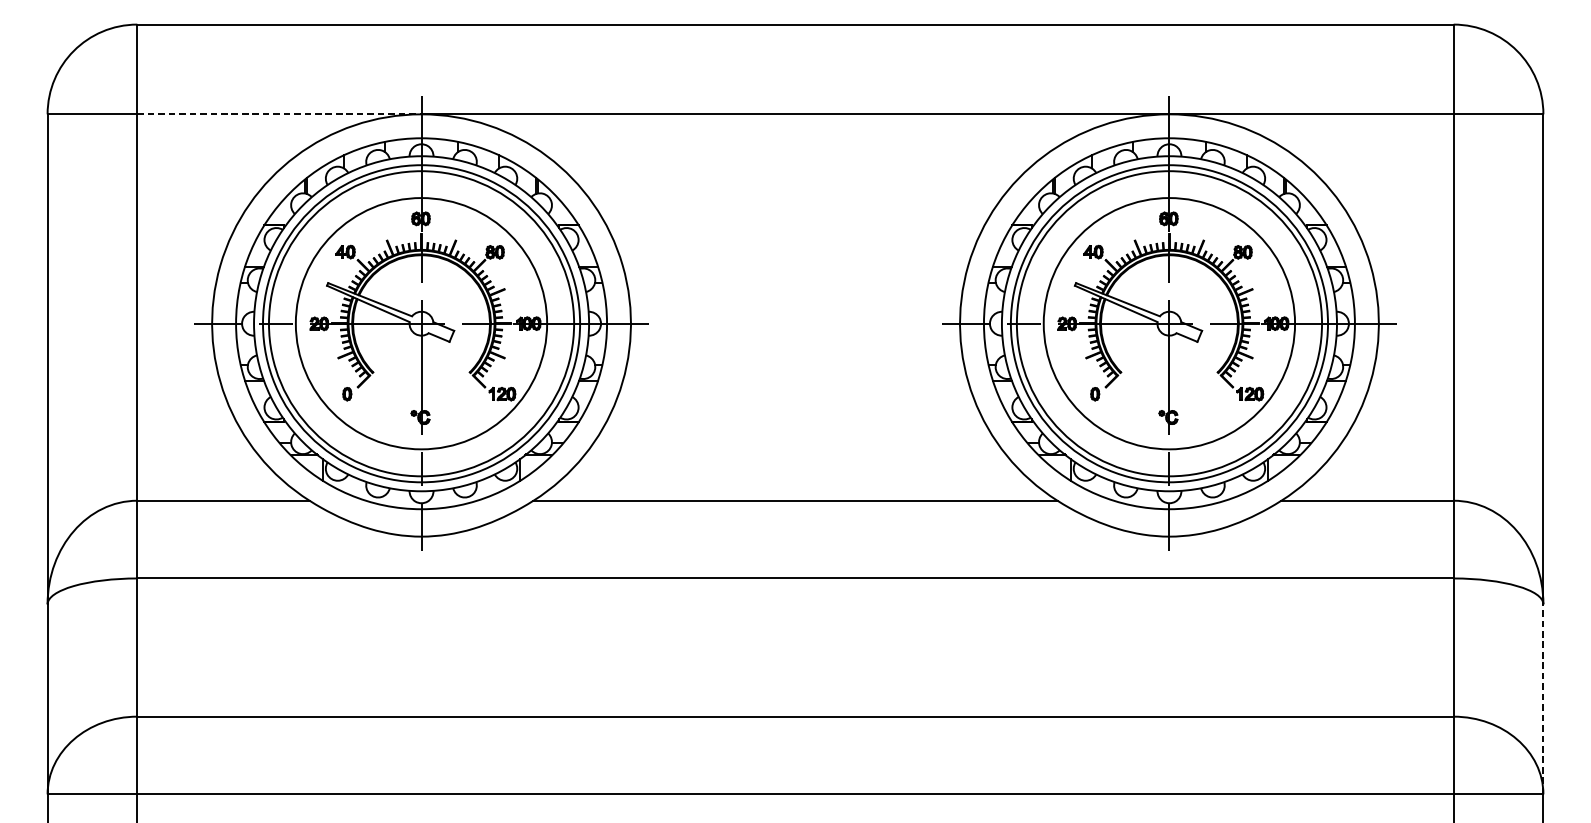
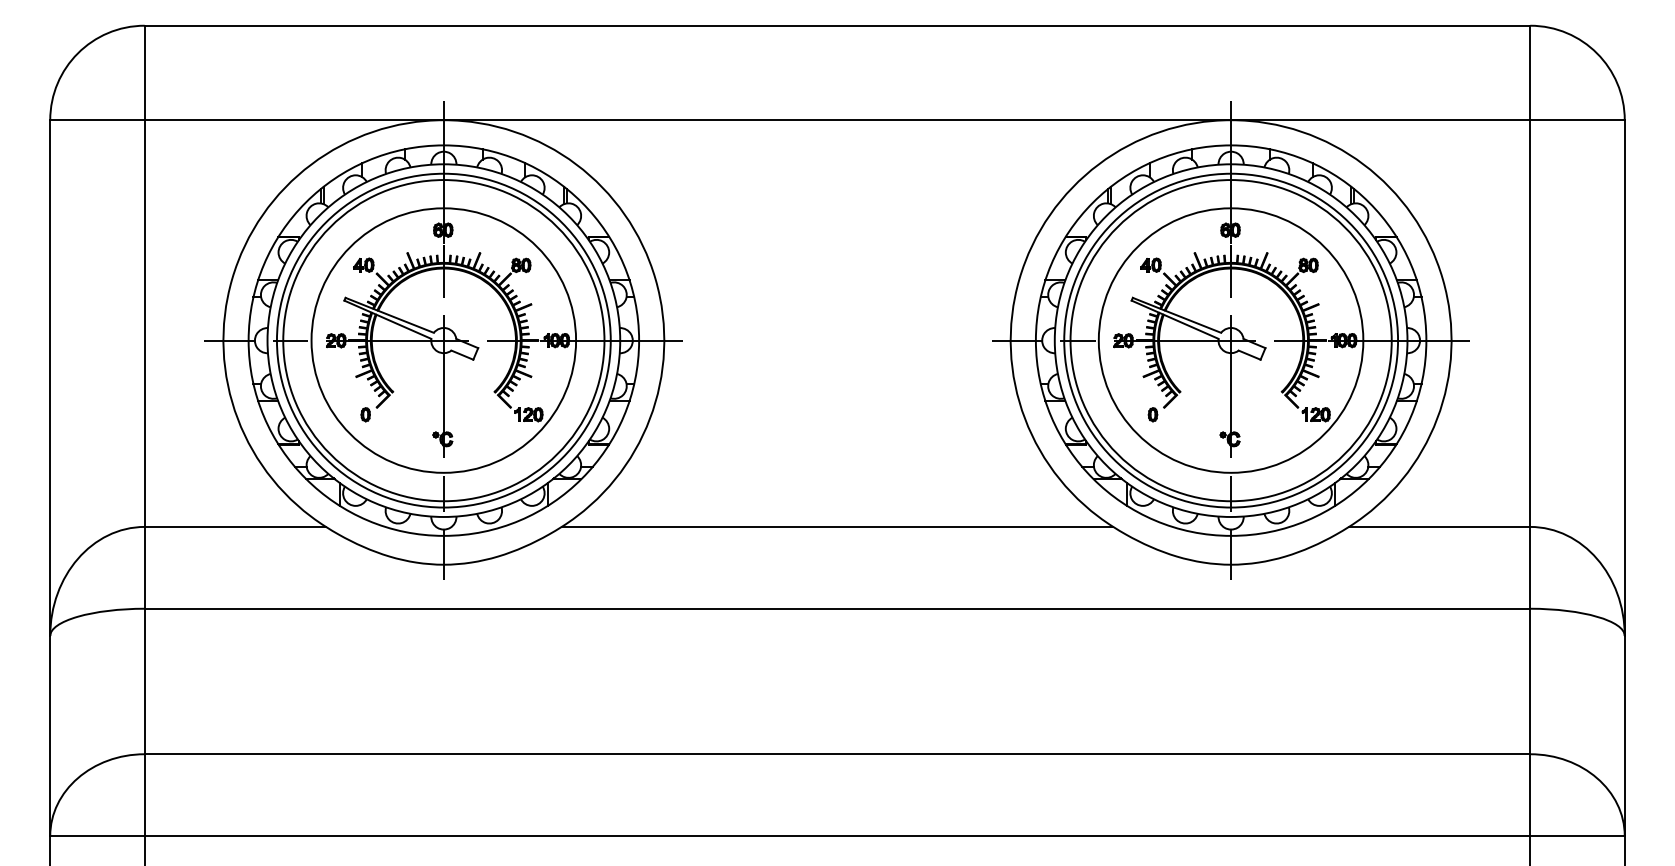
line: (279, 114) -> (294, 120), dashed -> solid
line: (1543, 698) -> (1624, 735), dashed -> solid

